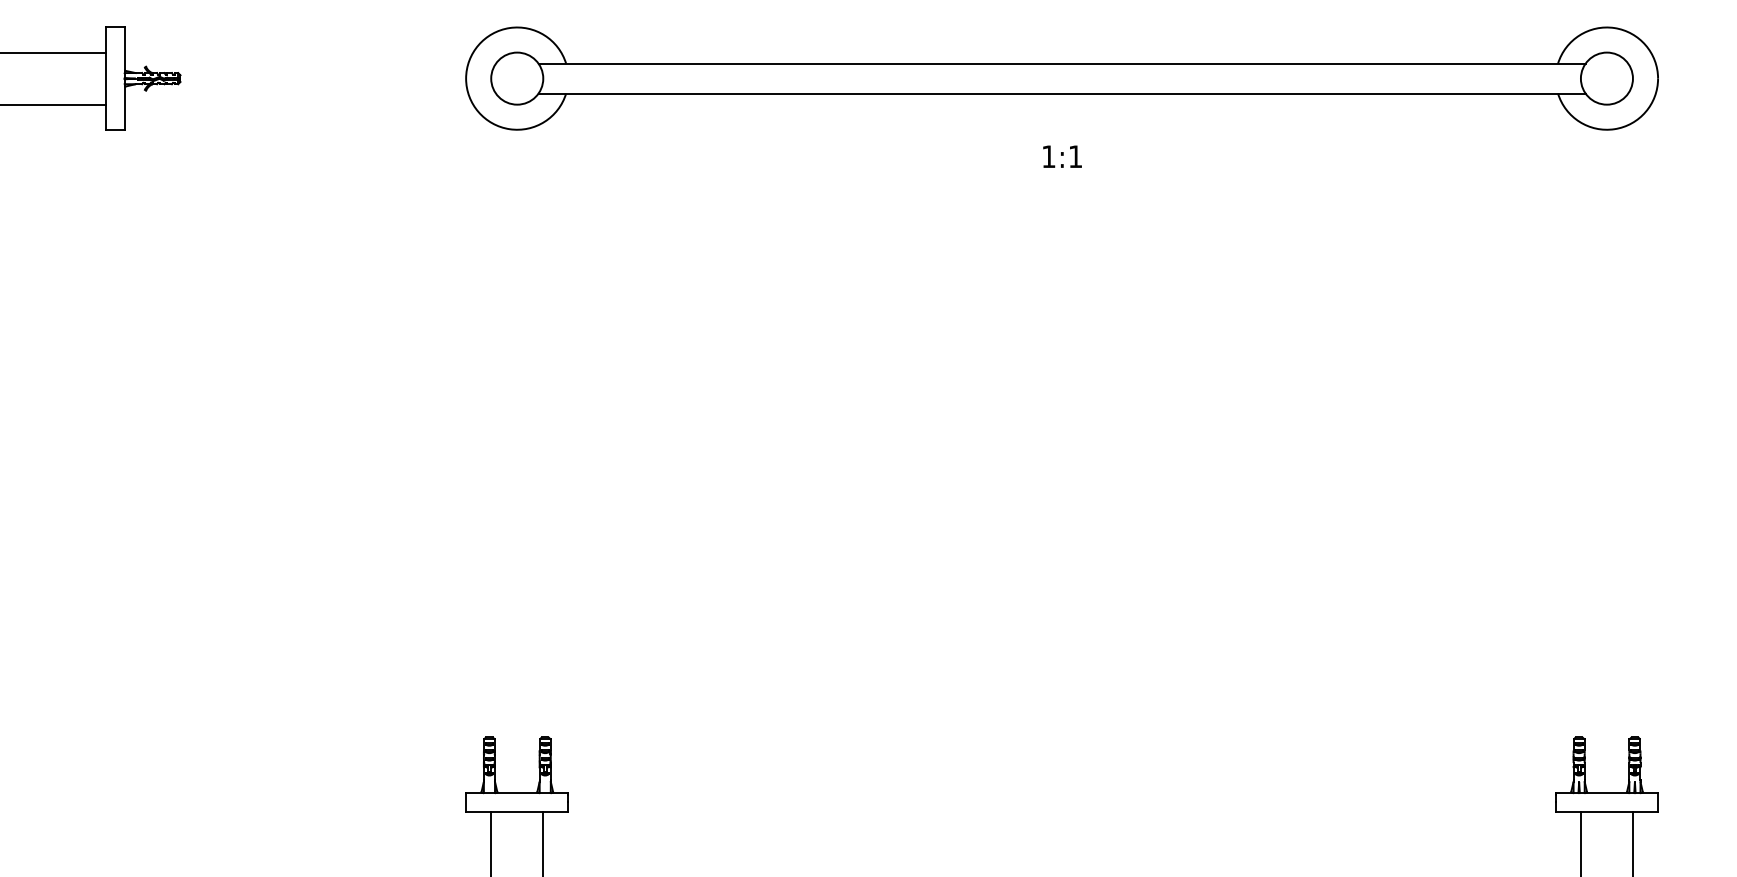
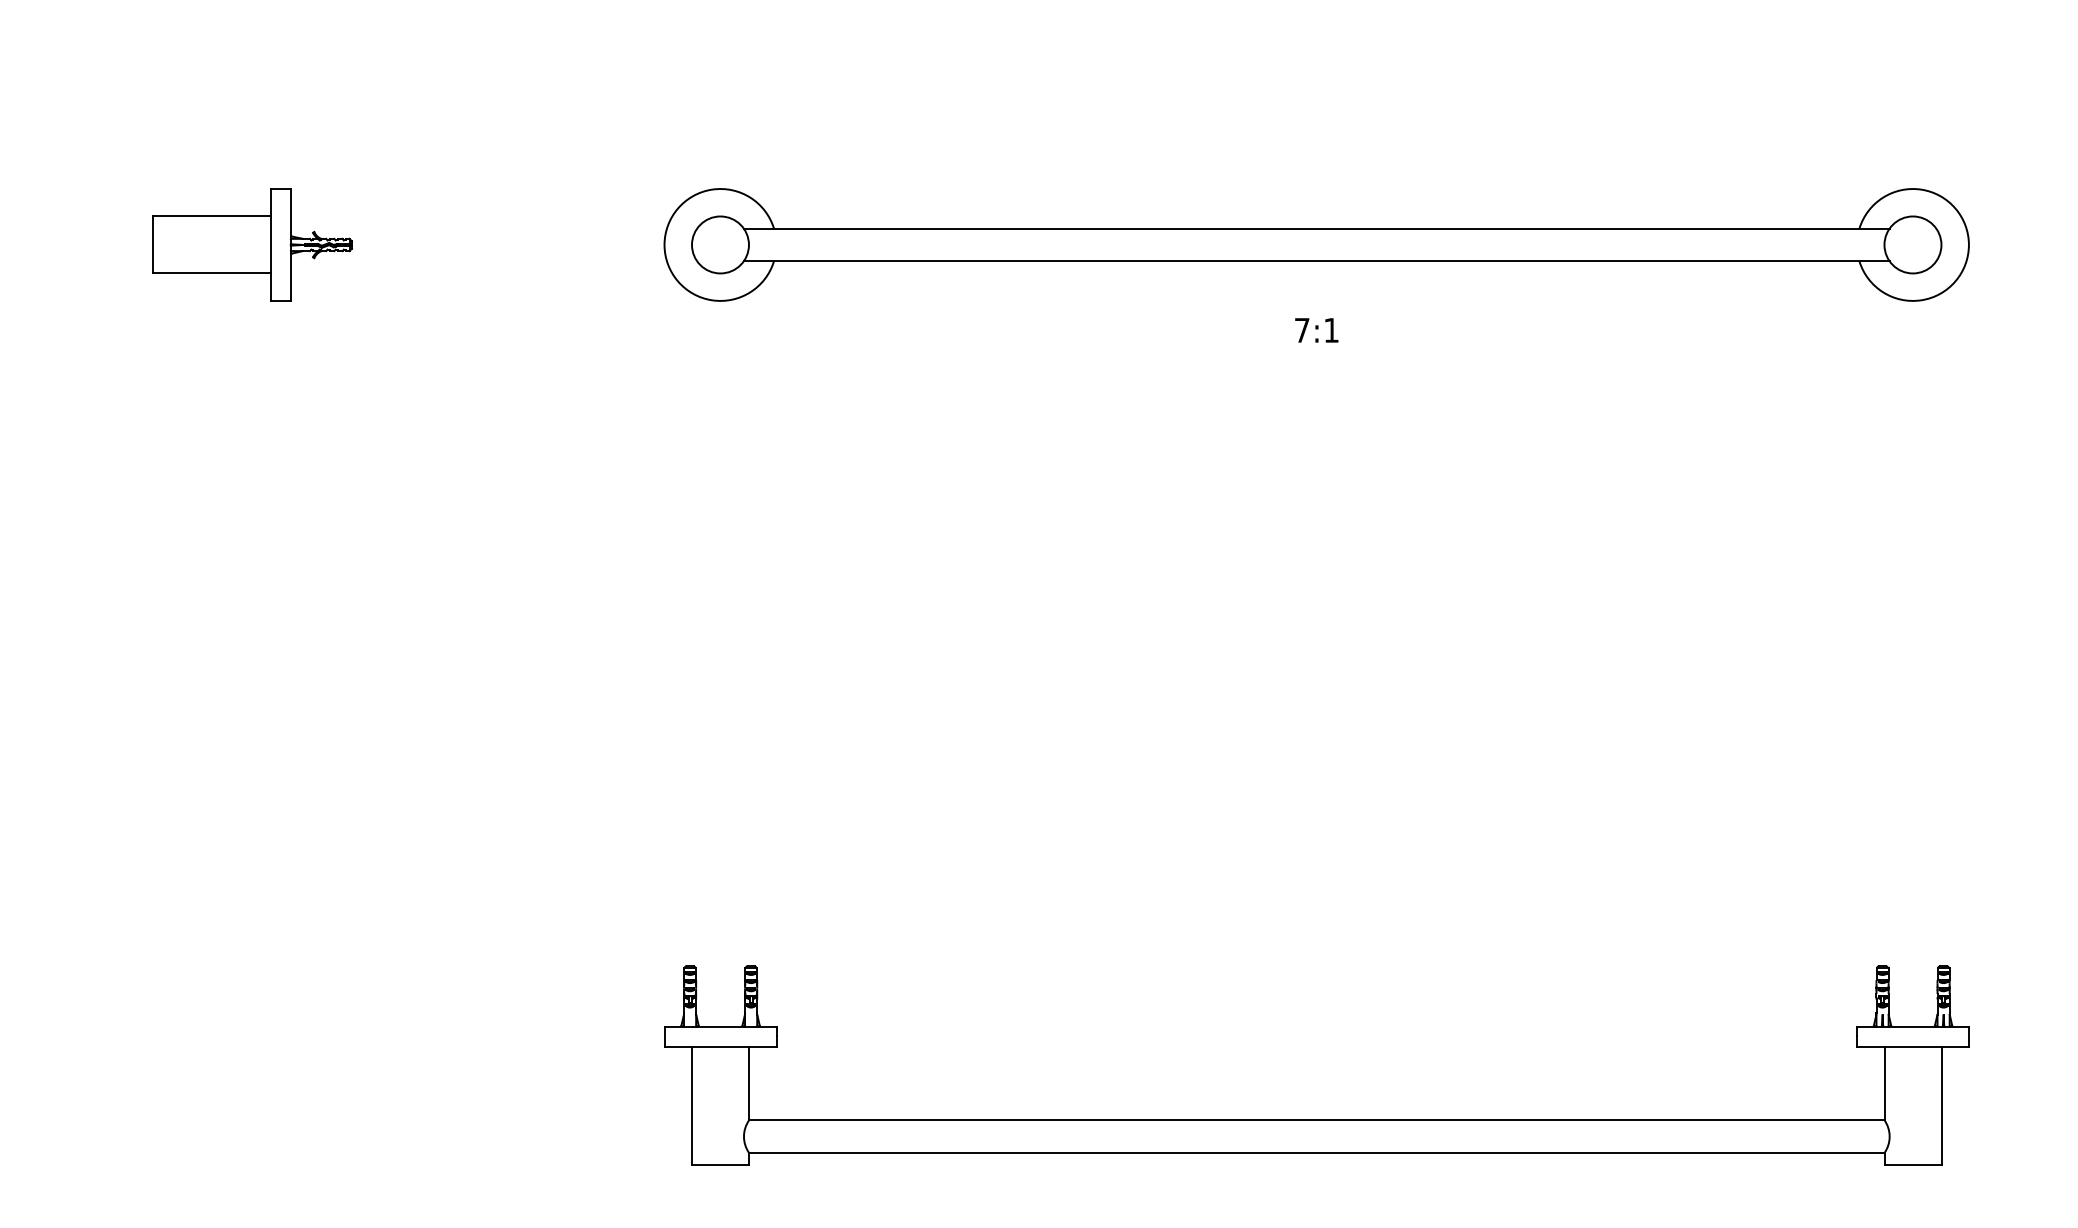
text: (1049, 156) -> (1302, 330), 1:1 -> 7:1

